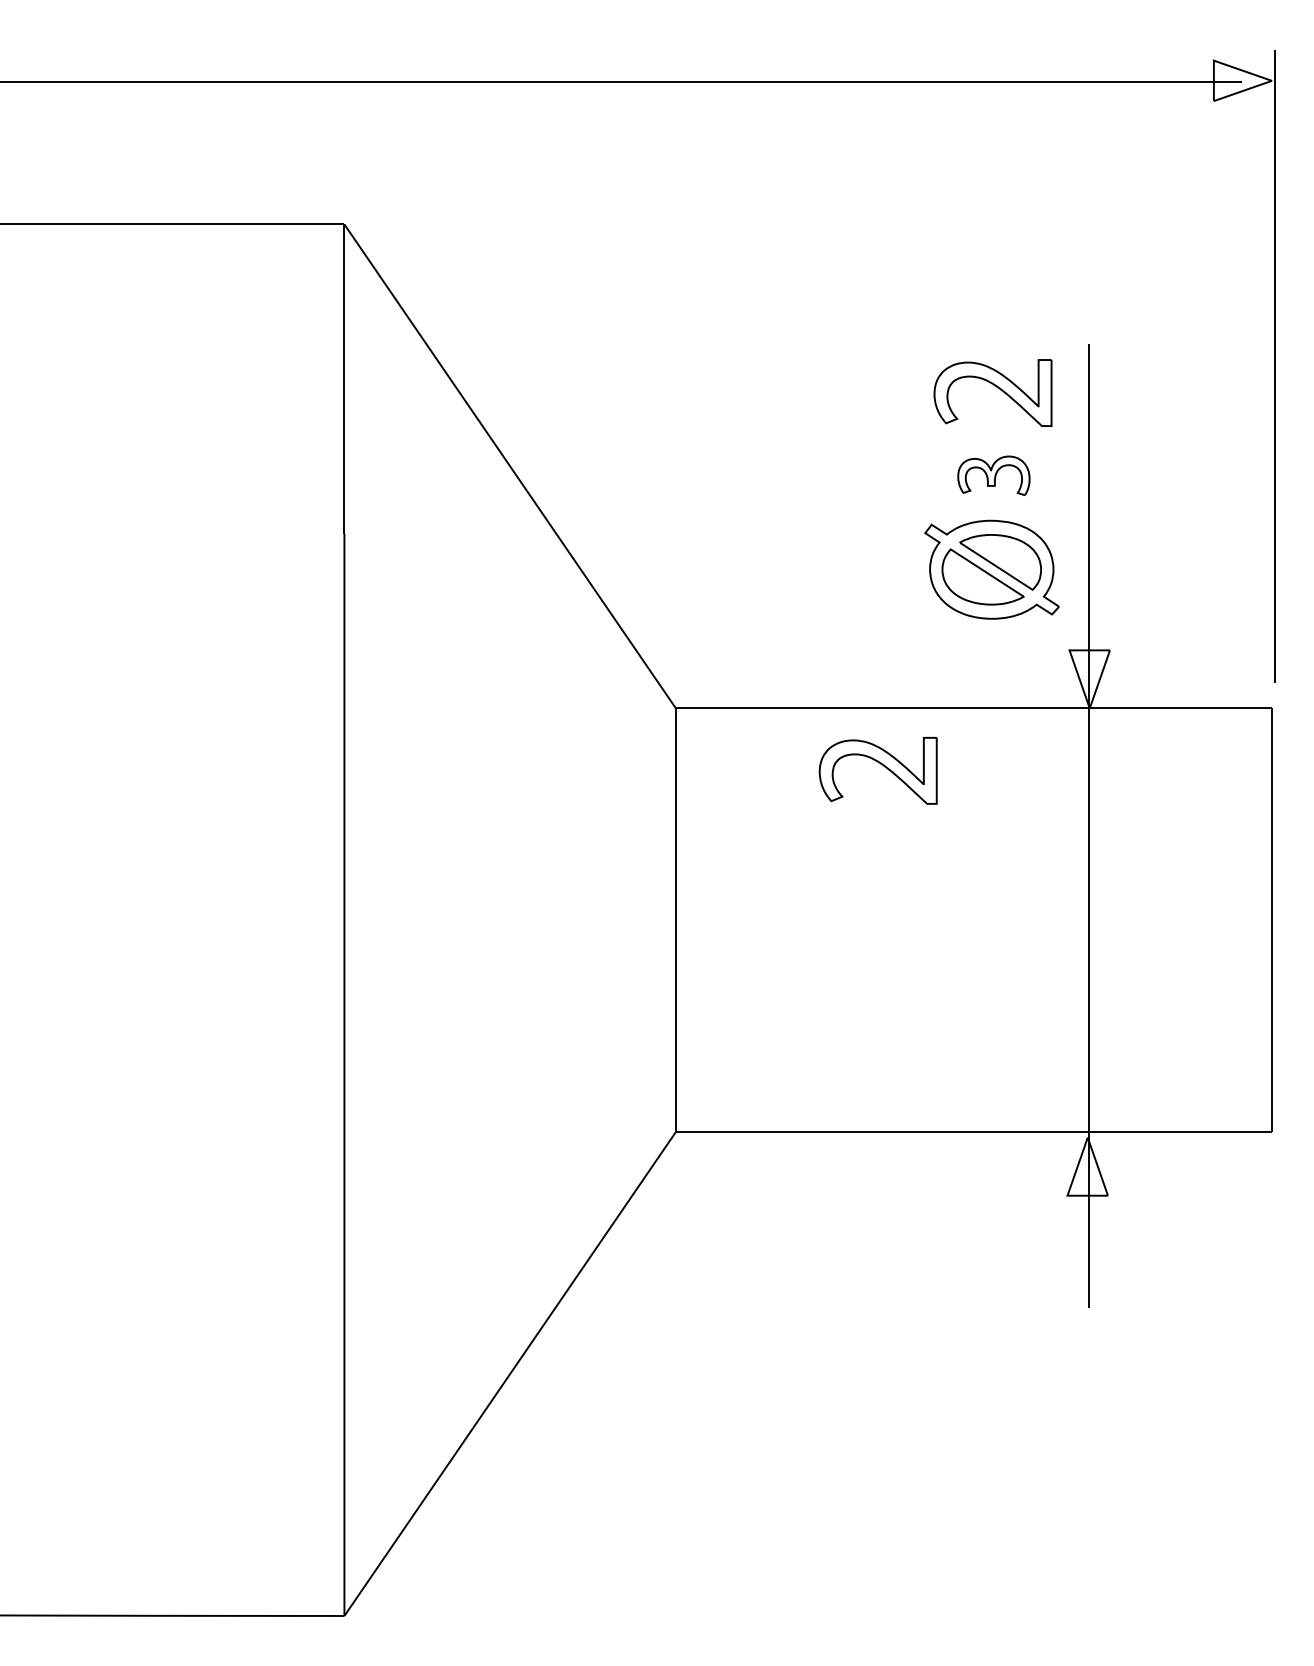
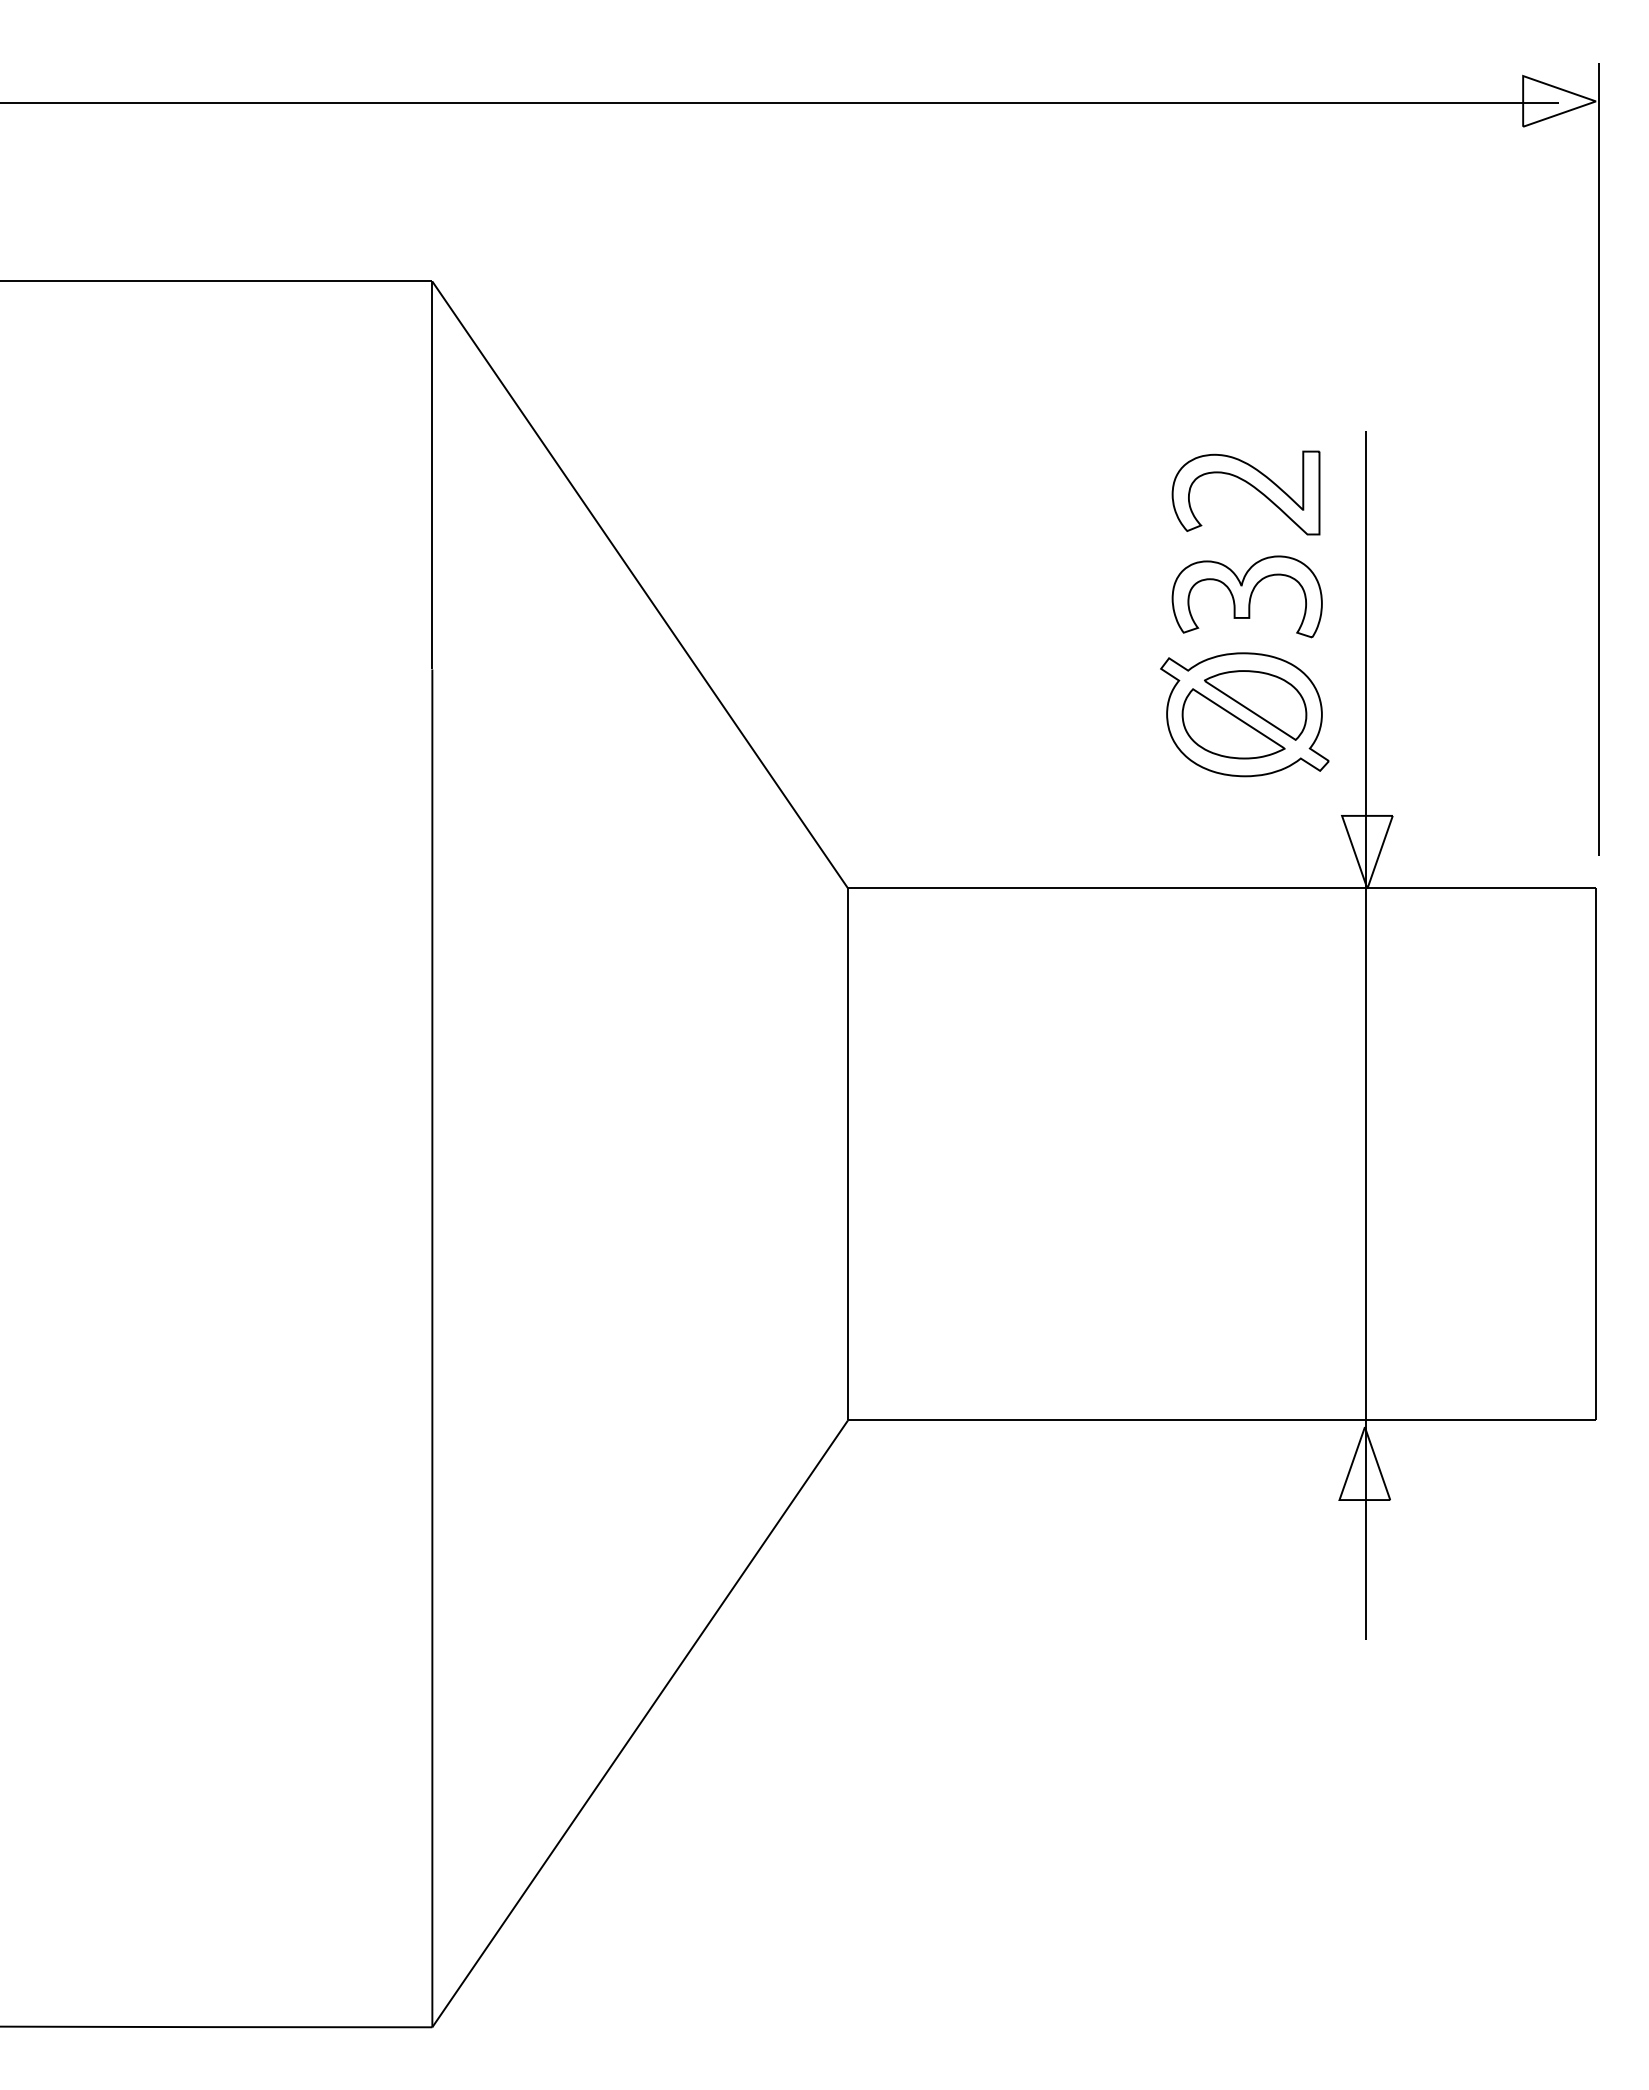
part: (993, 475) -> (1246, 596), size x1.67
part: (882, 765) -> (1107, 960), removed

